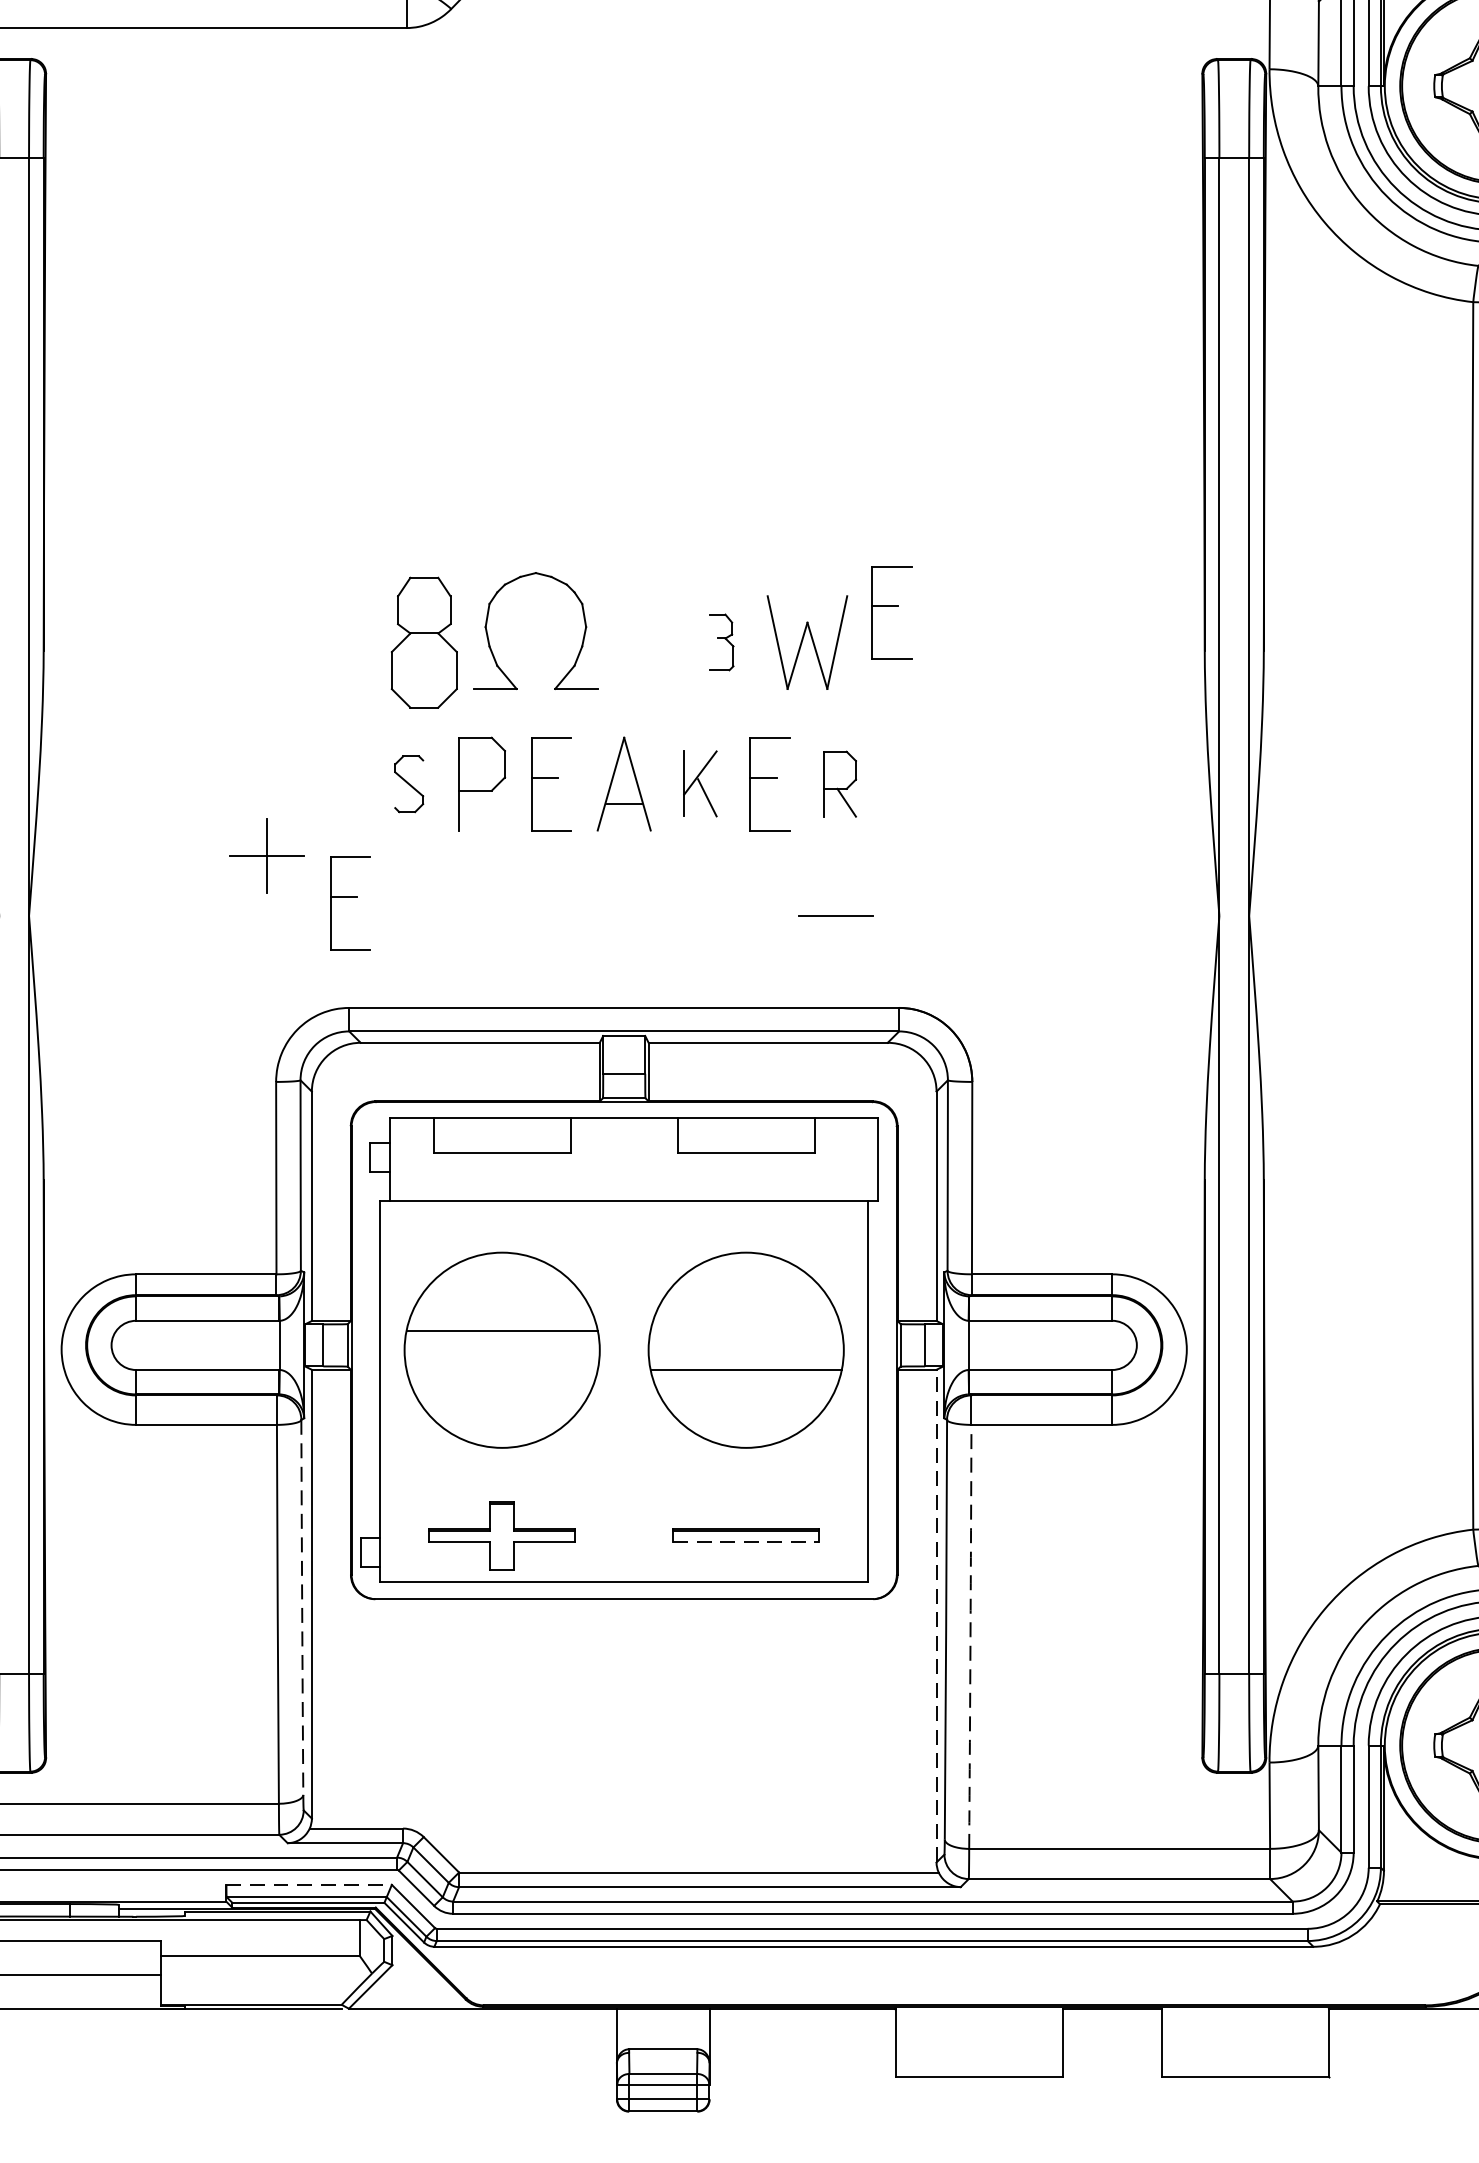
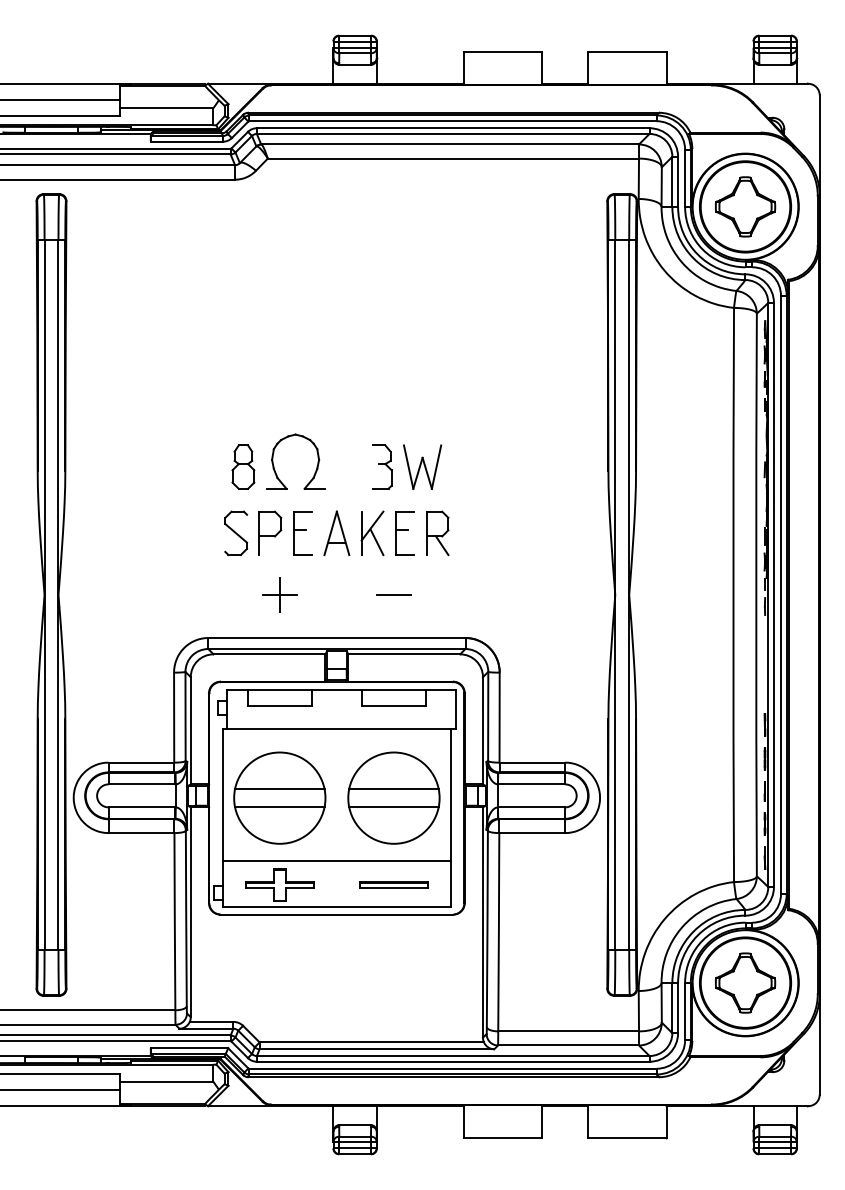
part: (890, 613) -> (461, 453), removed
part: (424, 641) -> (243, 466), size x0.71
part: (721, 641) -> (382, 466), size x1.67
part: (700, 782) -> (372, 532), size x1.43
part: (409, 784) -> (236, 533), size x1.67
part: (839, 784) -> (437, 533), size x1.43
part: (266, 854) -> (279, 594), moved
part: (349, 904) -> (208, 589), removed
line: (835, 914) -> (393, 594), moved
line: (745, 1331) -> (393, 789), added
line: (501, 1370) -> (279, 807), added
line: (623, 1483) -> (336, 860), added
line: (747, 1543) -> (394, 888), dashed -> solid
arc: (302, 1607) -> (186, 918), dashed -> solid
line: (935, 1616) -> (482, 922), dashed -> solid
arc: (969, 1637) -> (498, 932), dashed -> solid
line: (309, 1885) -> (189, 1048), dashed -> solid

